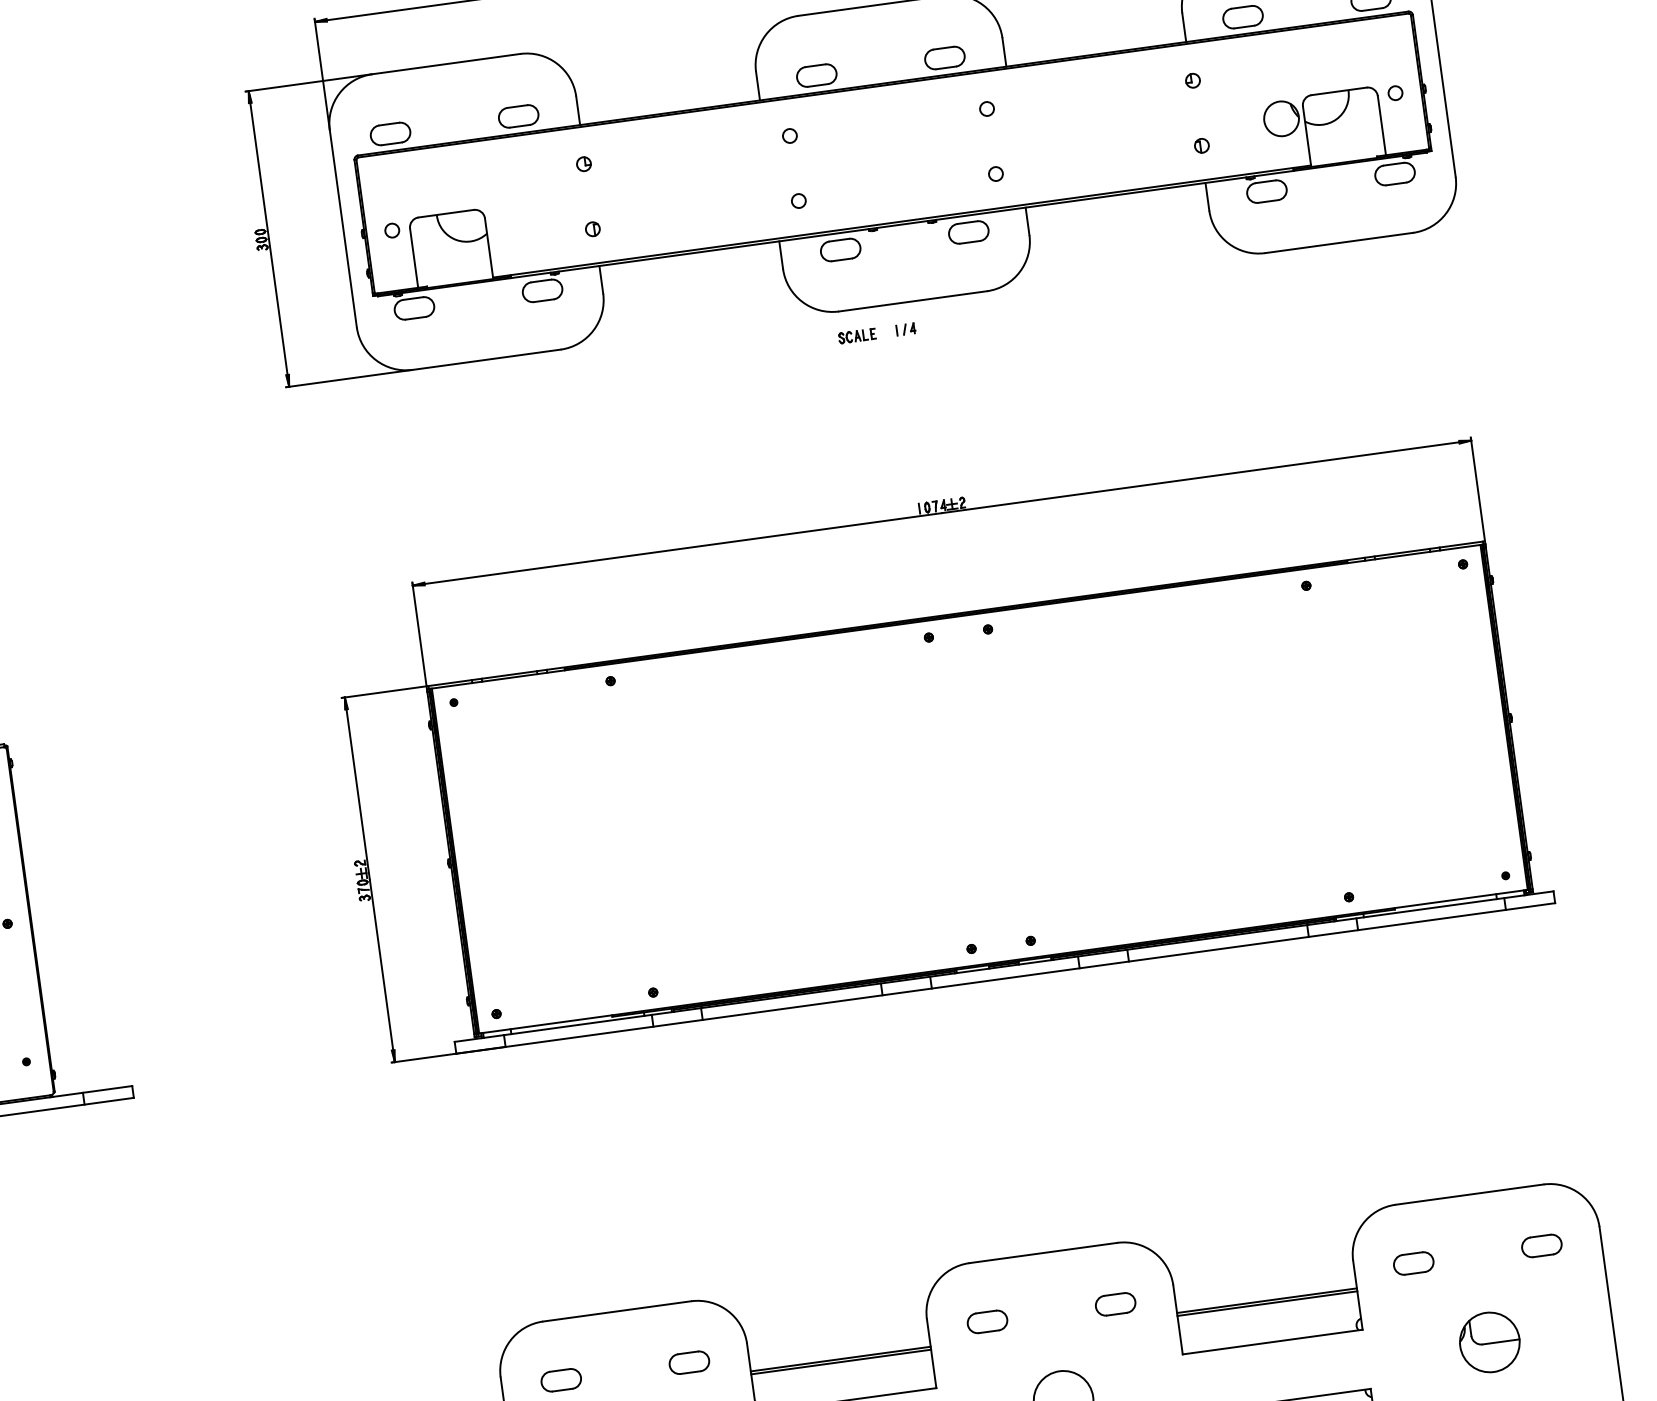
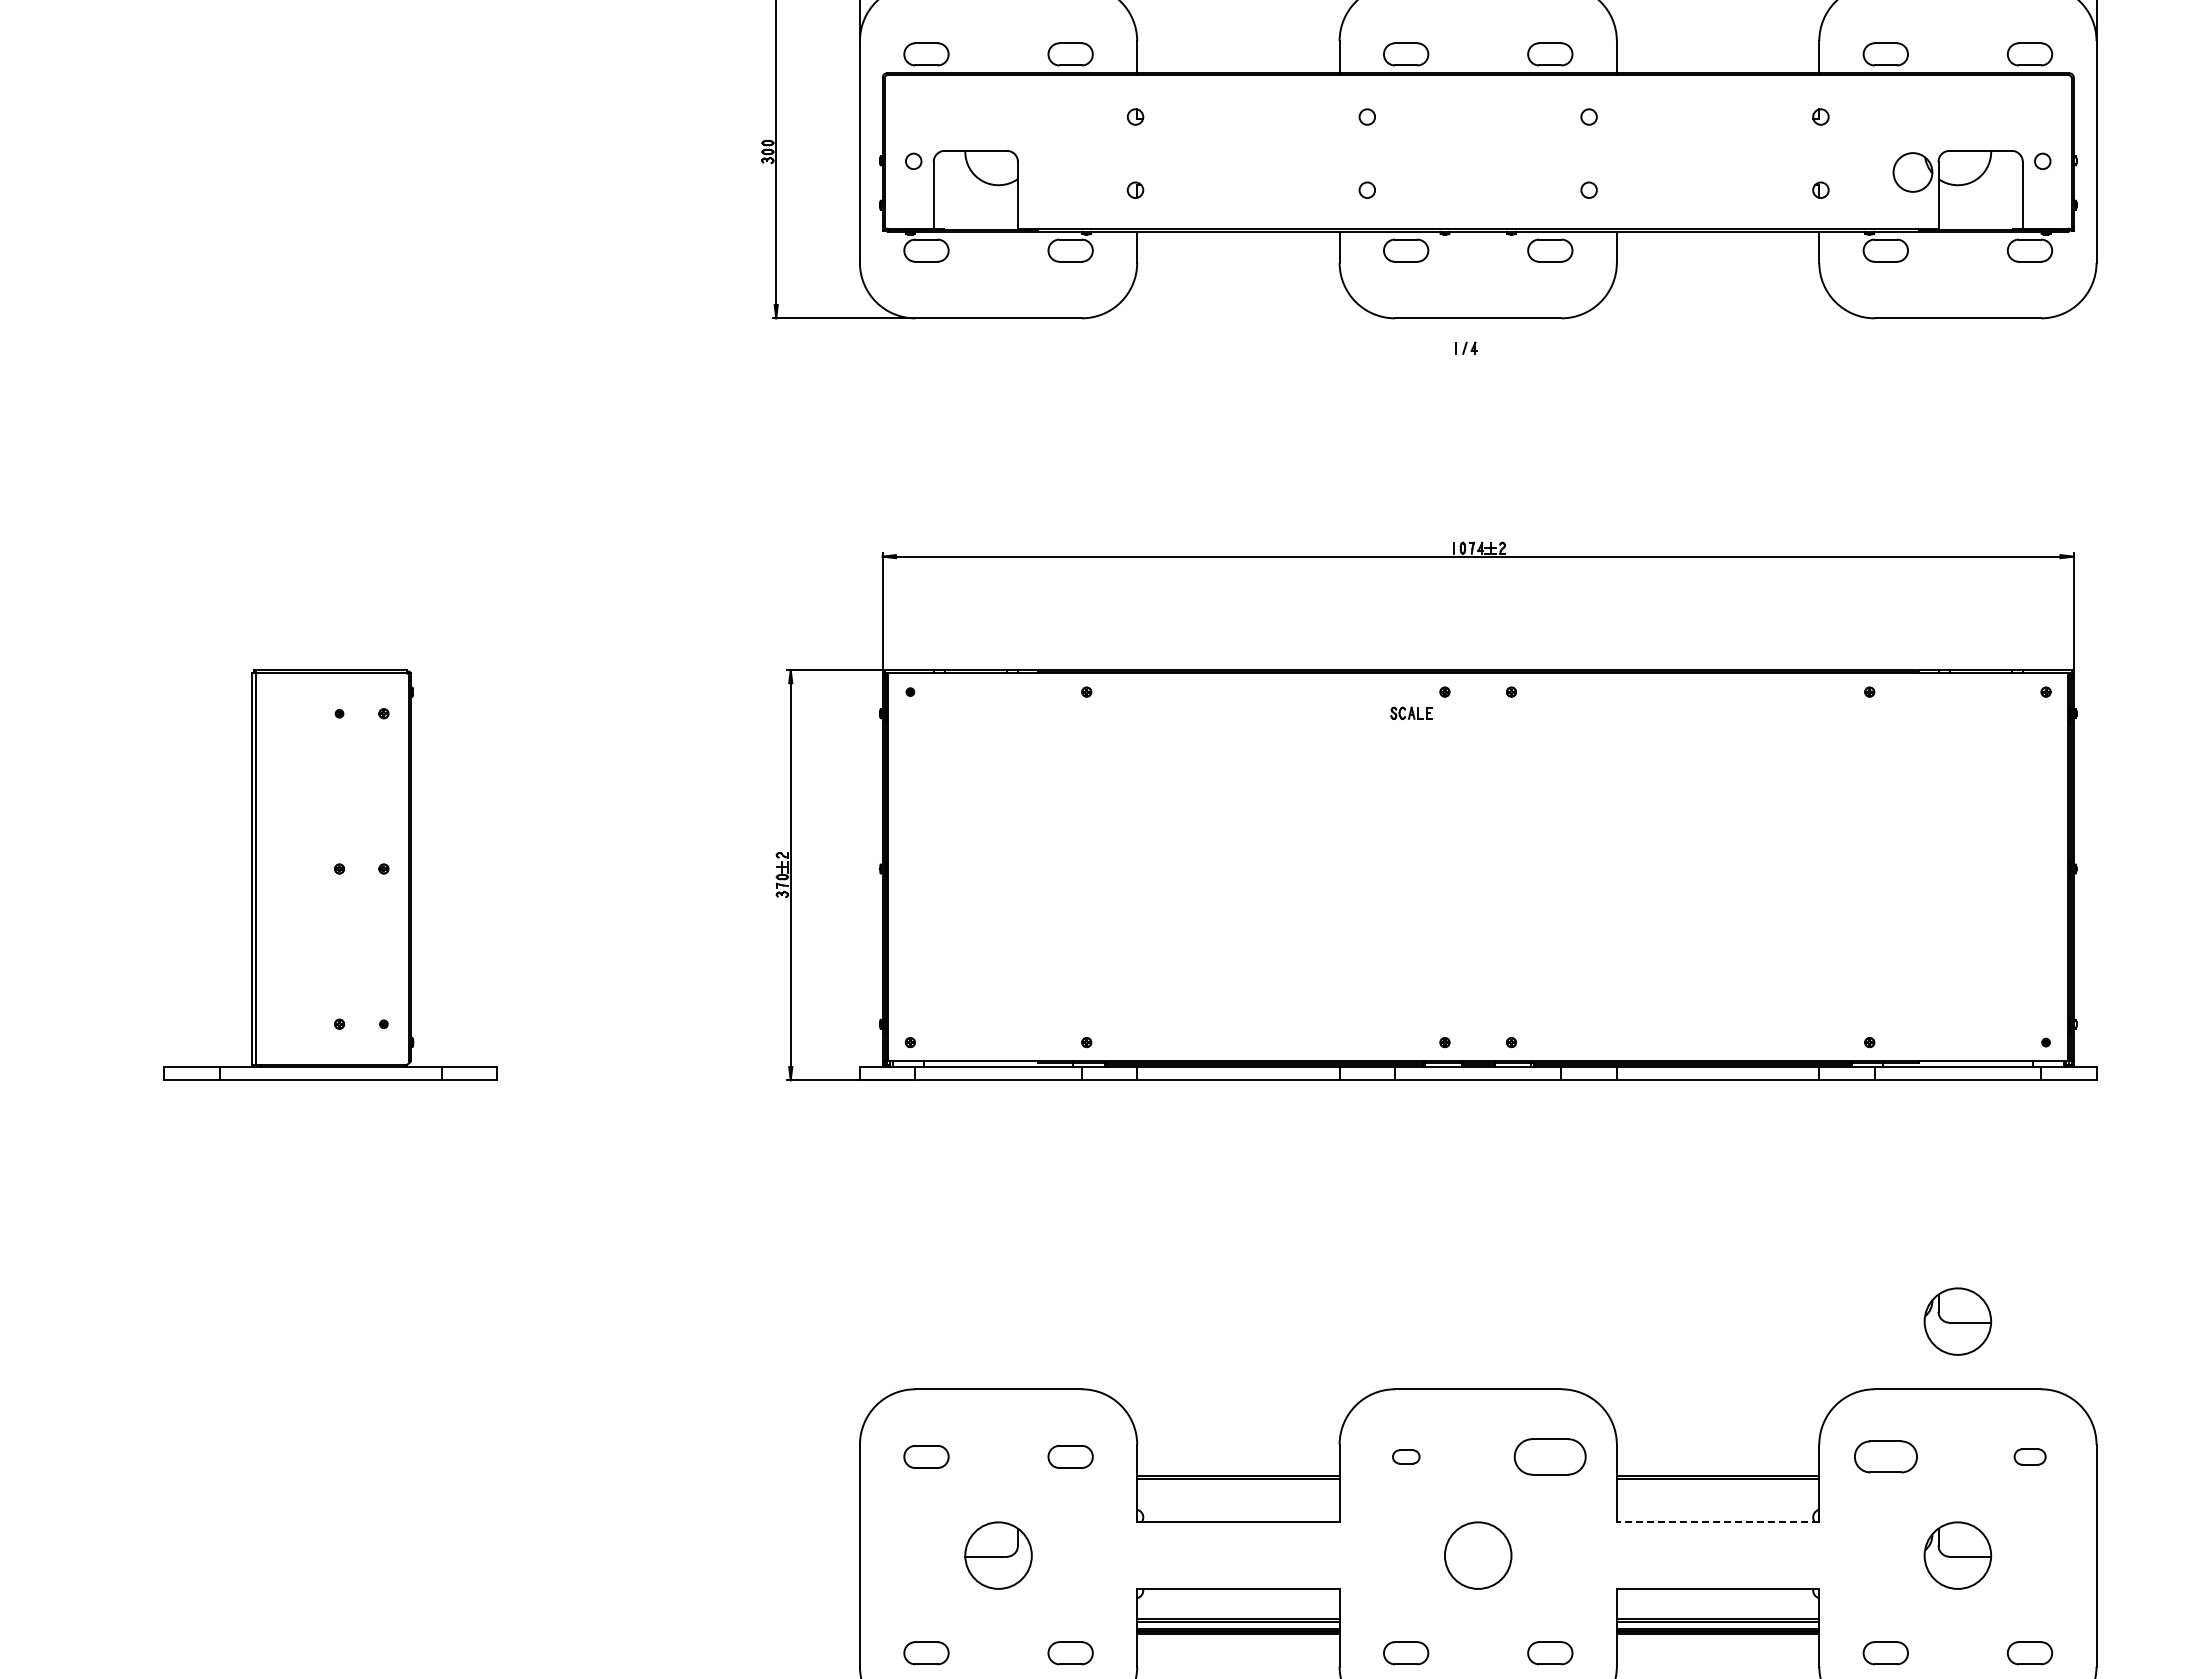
part: (857, 335) -> (1411, 712), moved
part: (1460, 1134) -> (1957, 1321), added
part: (1542, 1245) -> (2030, 1456), size x0.7
part: (1413, 1263) -> (1885, 1456), size x1.4
part: (1115, 1303) -> (1550, 1456), size x1.6
part: (987, 1321) -> (1406, 1456), size x0.6
line: (1272, 1342) -> (1717, 1522), solid -> dashed

